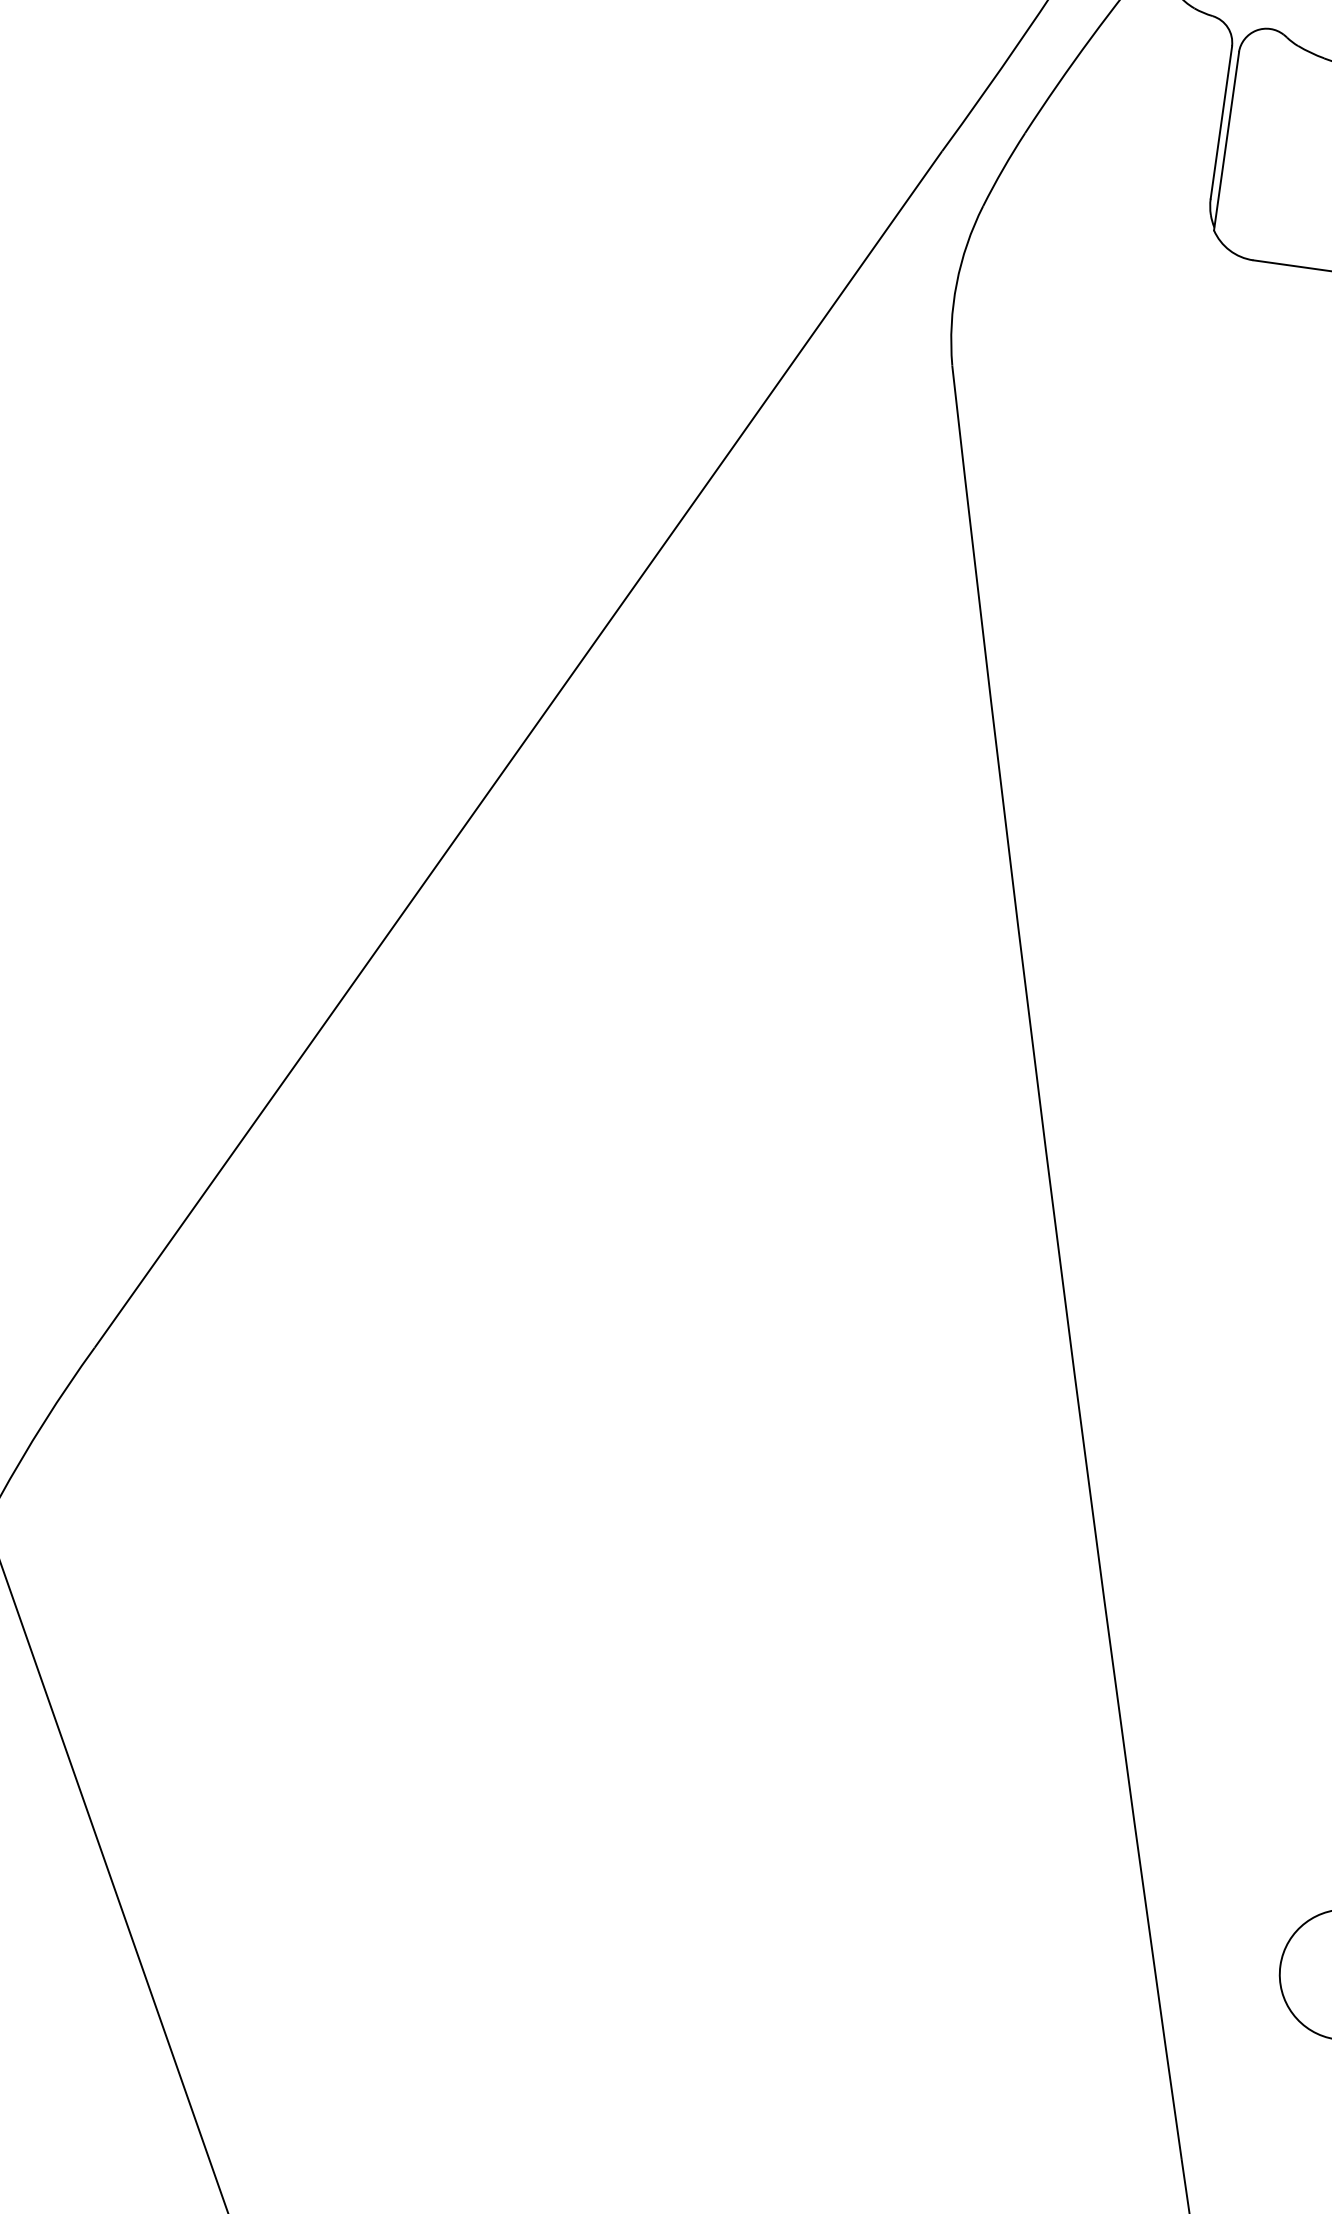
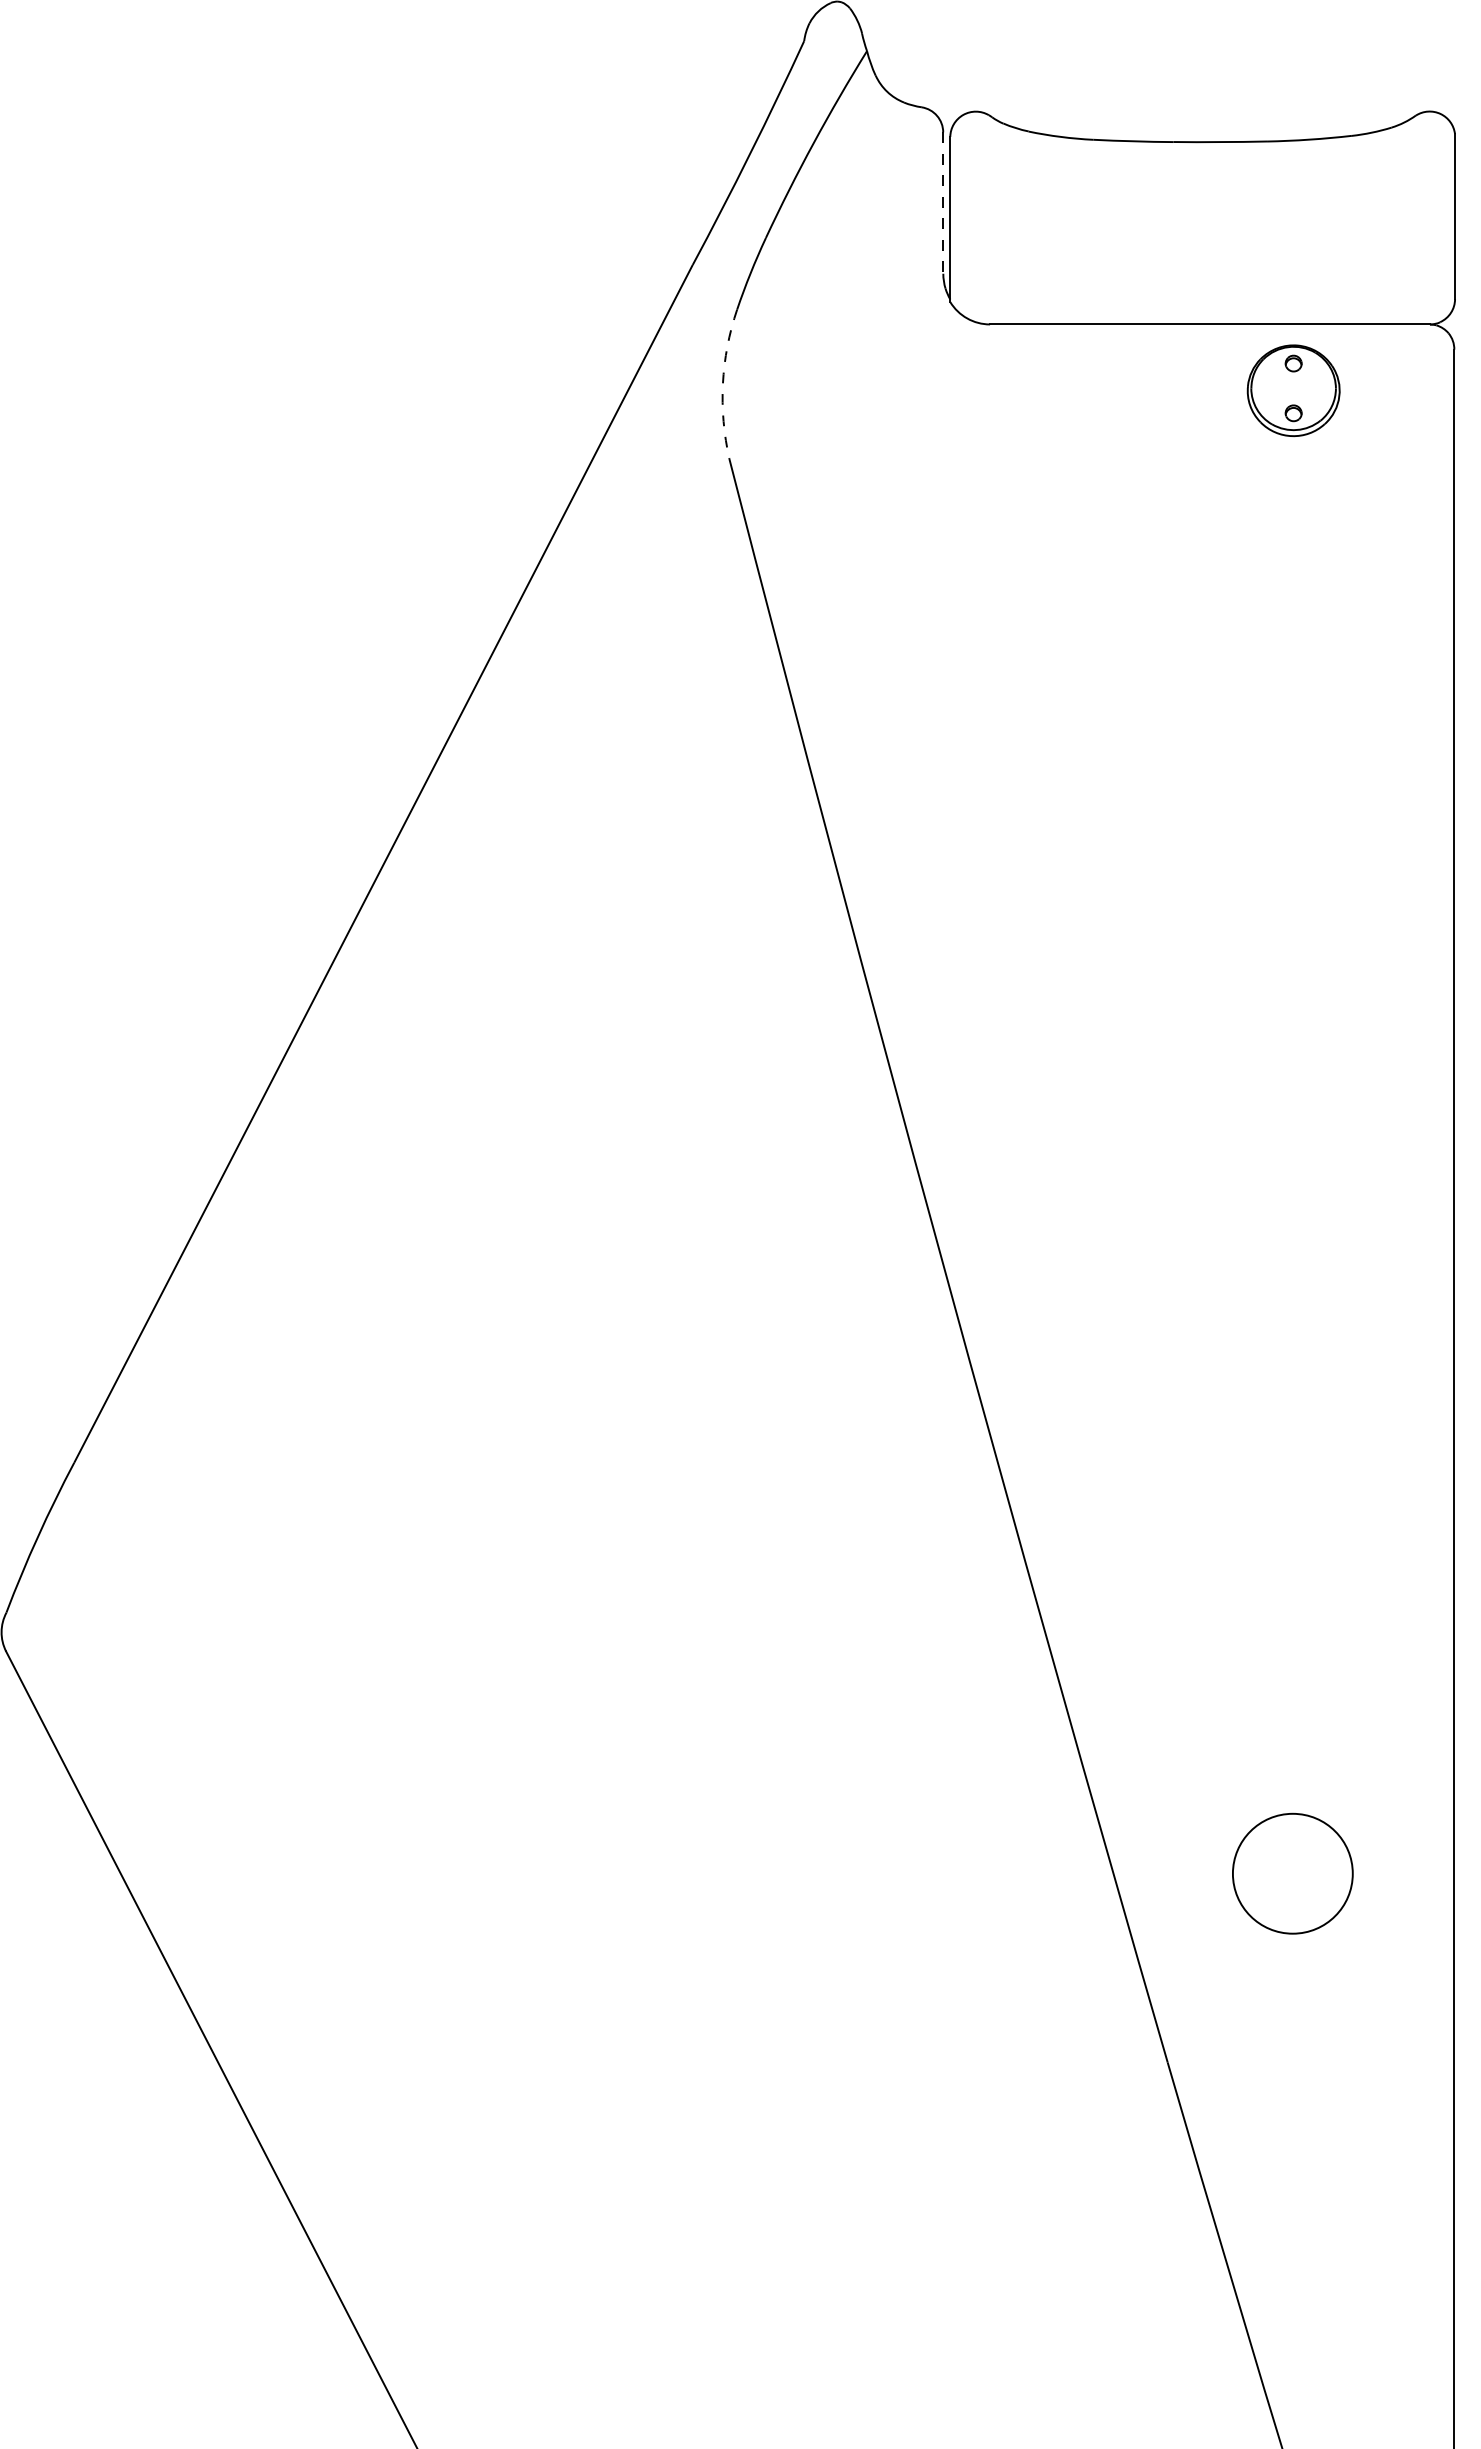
line: (1221, 122) -> (943, 203), solid -> dashed
arc: (956, 283) -> (722, 383), solid -> dashed

